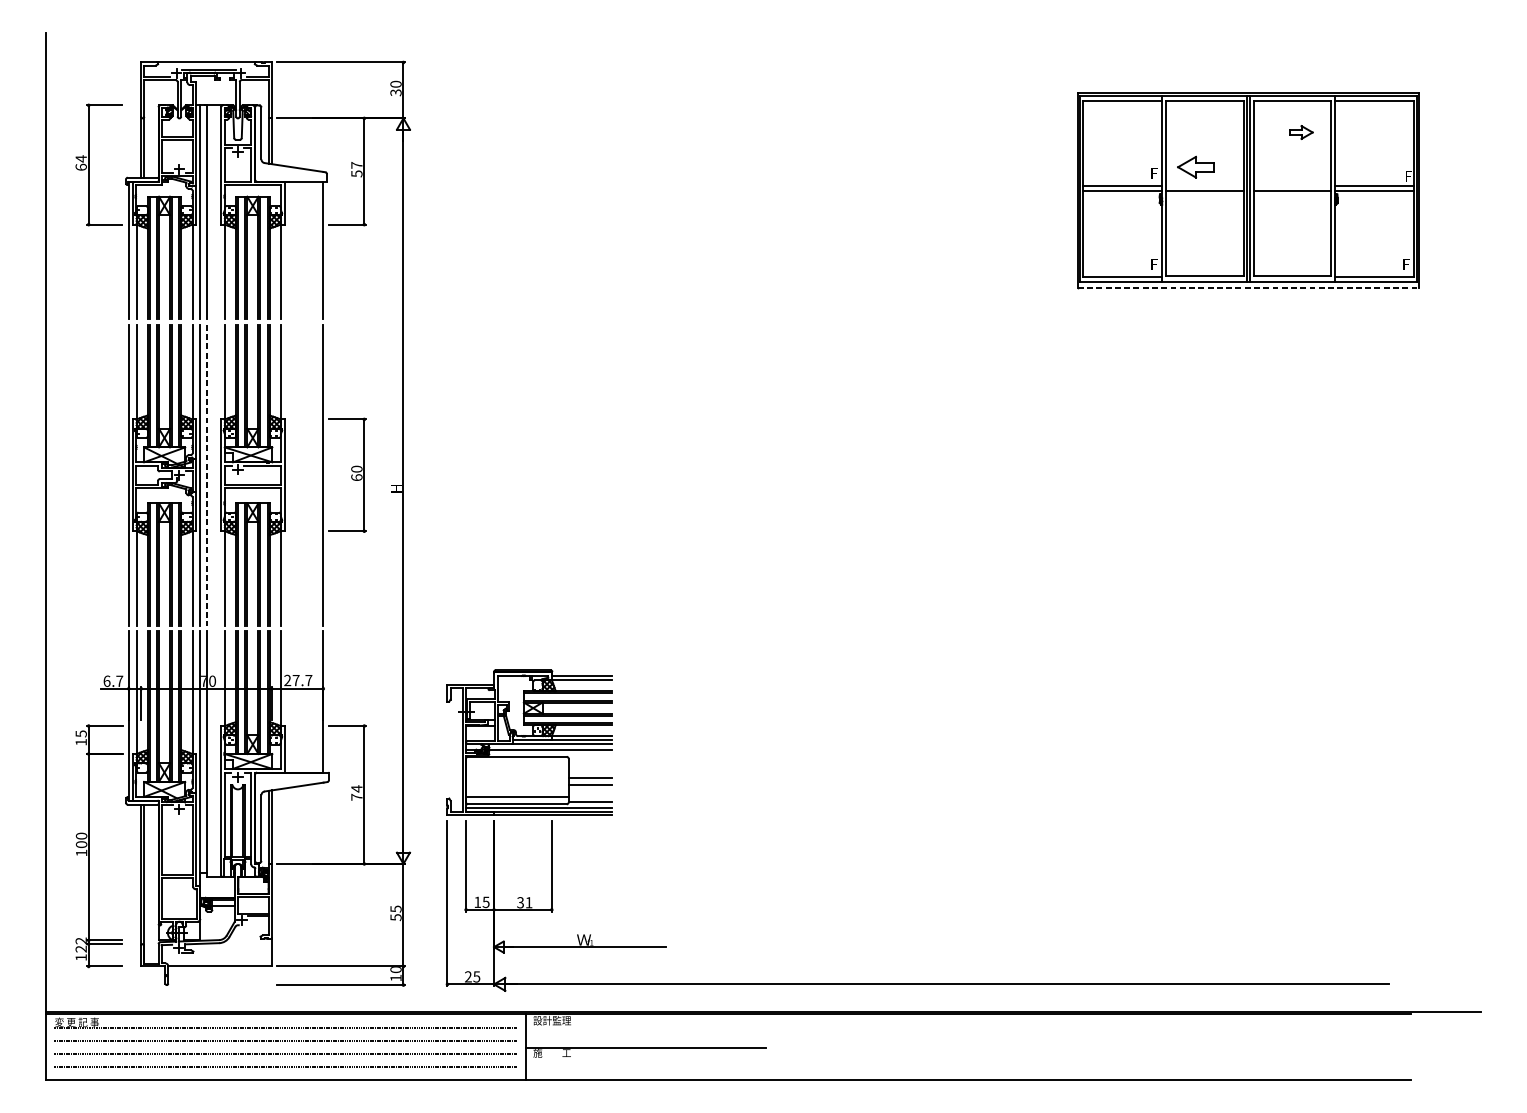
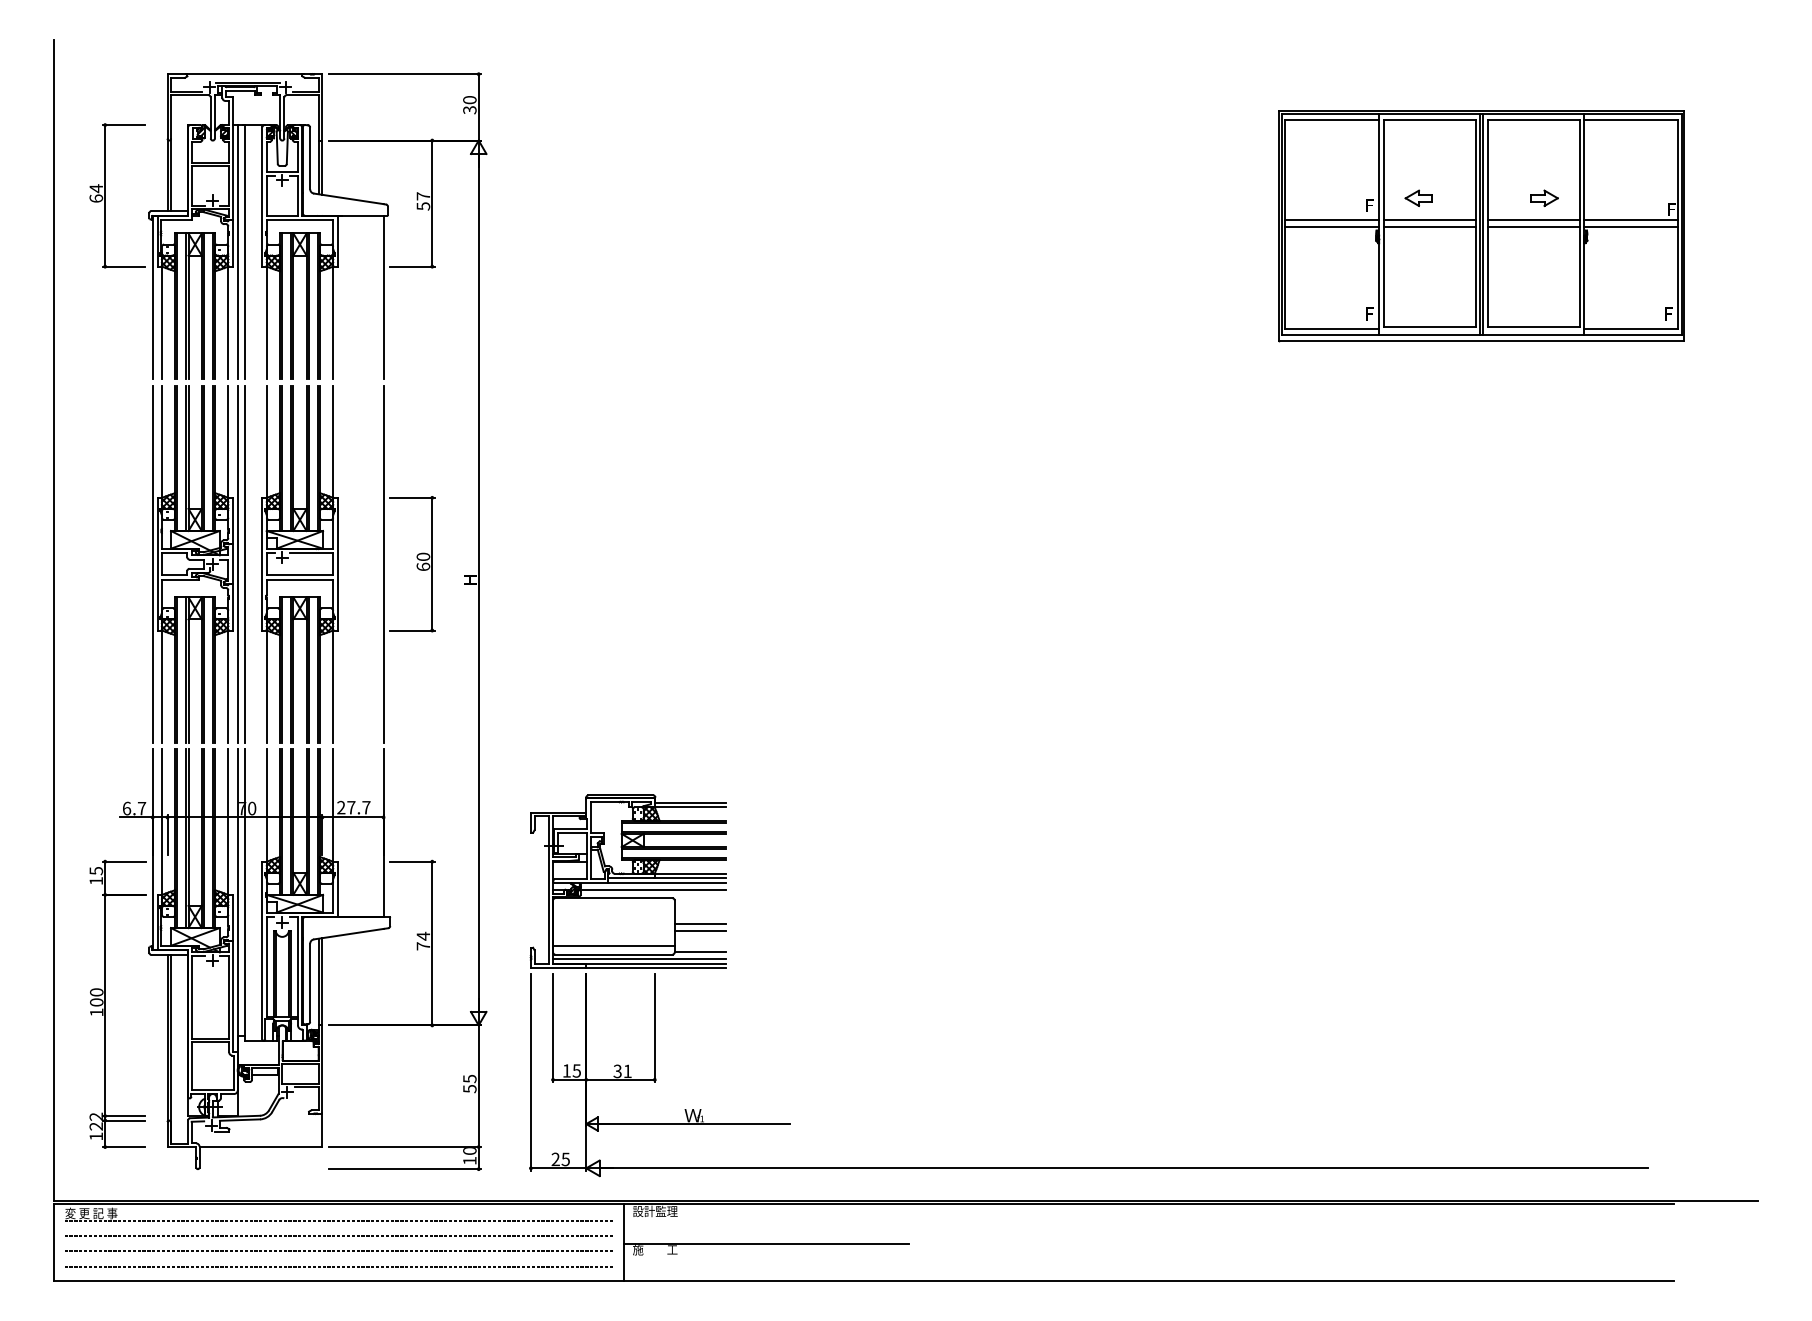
part: (1301, 131) -> (1544, 197), moved
part: (1195, 166) -> (1418, 197), size x0.62
line: (1204, 185) -> (1429, 220), added
line: (1292, 185) -> (1533, 220), added
line: (1248, 287) -> (1481, 341), dashed -> solid
line: (206, 475) -> (245, 564), dashed -> solid

